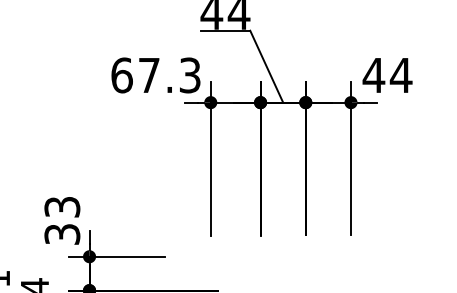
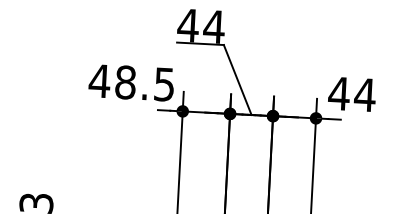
text: (155, 75) -> (131, 82), 67.3 -> 48.5

